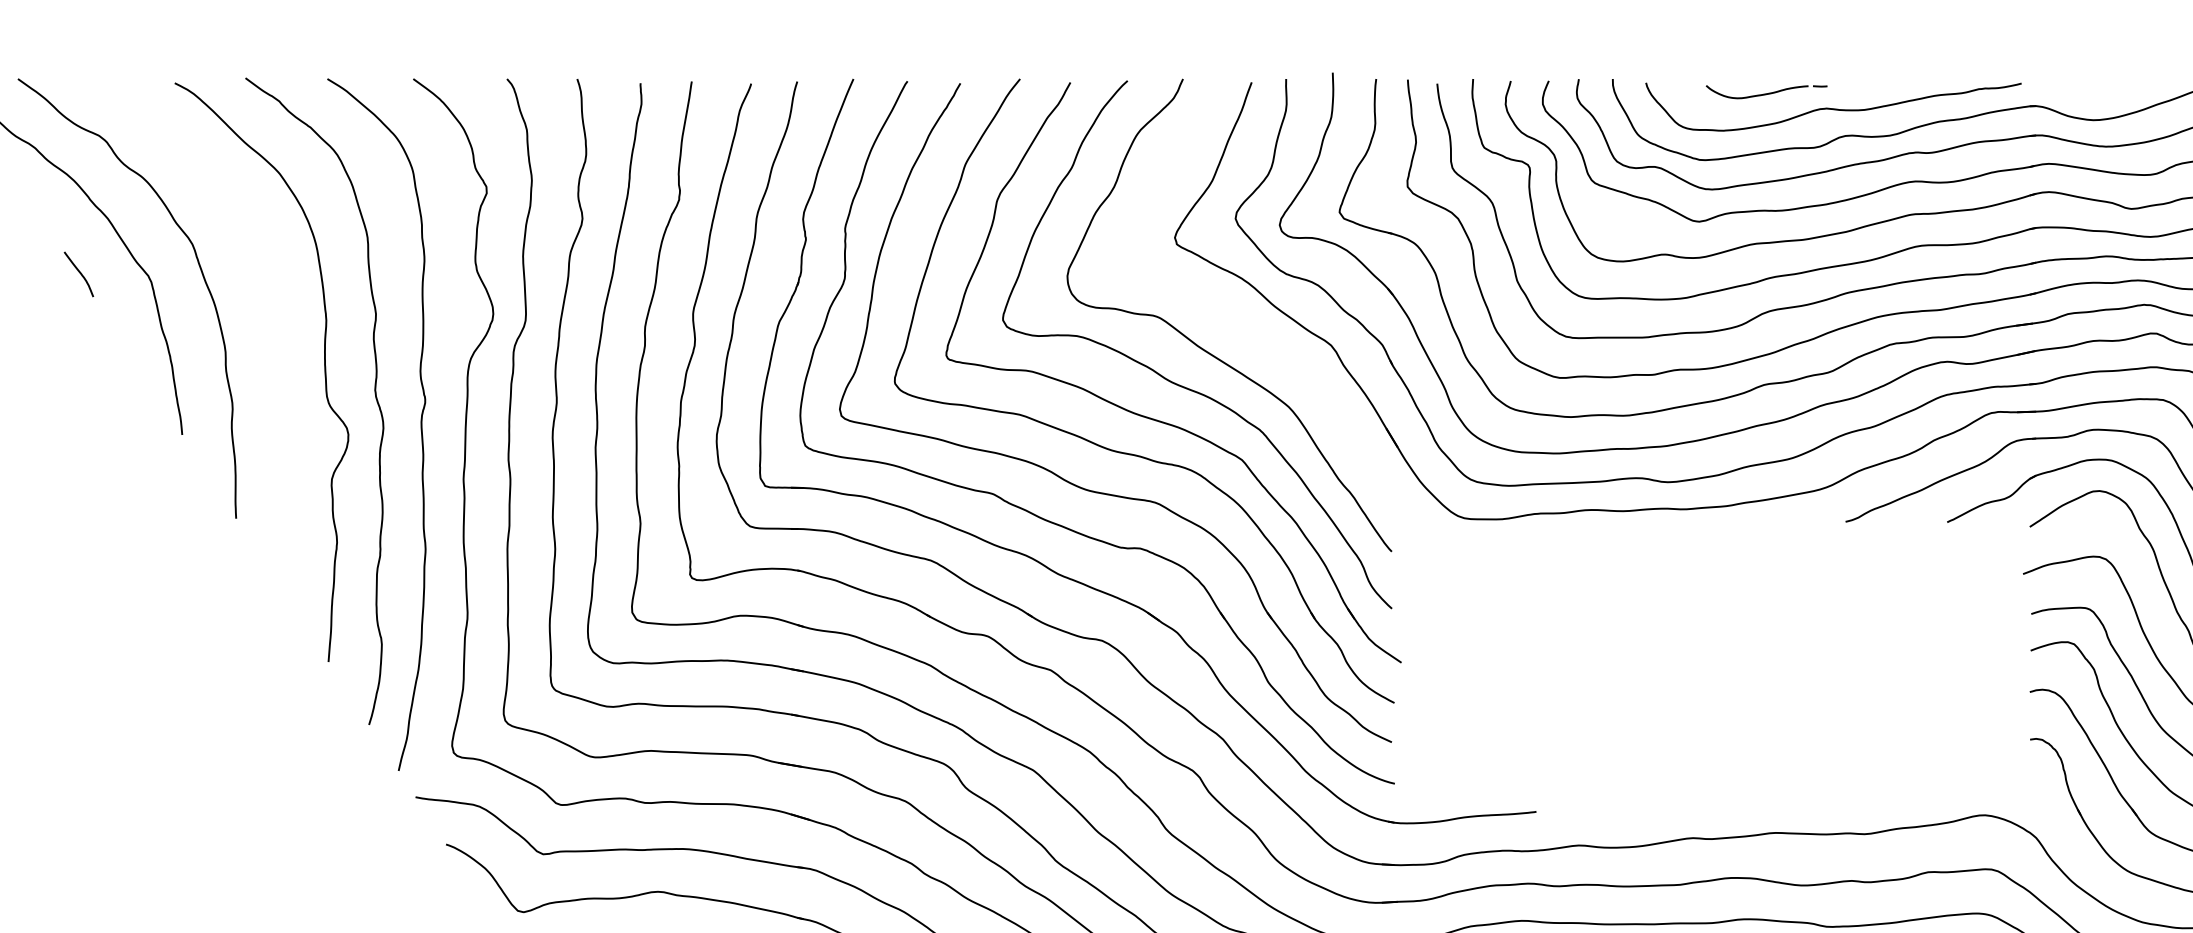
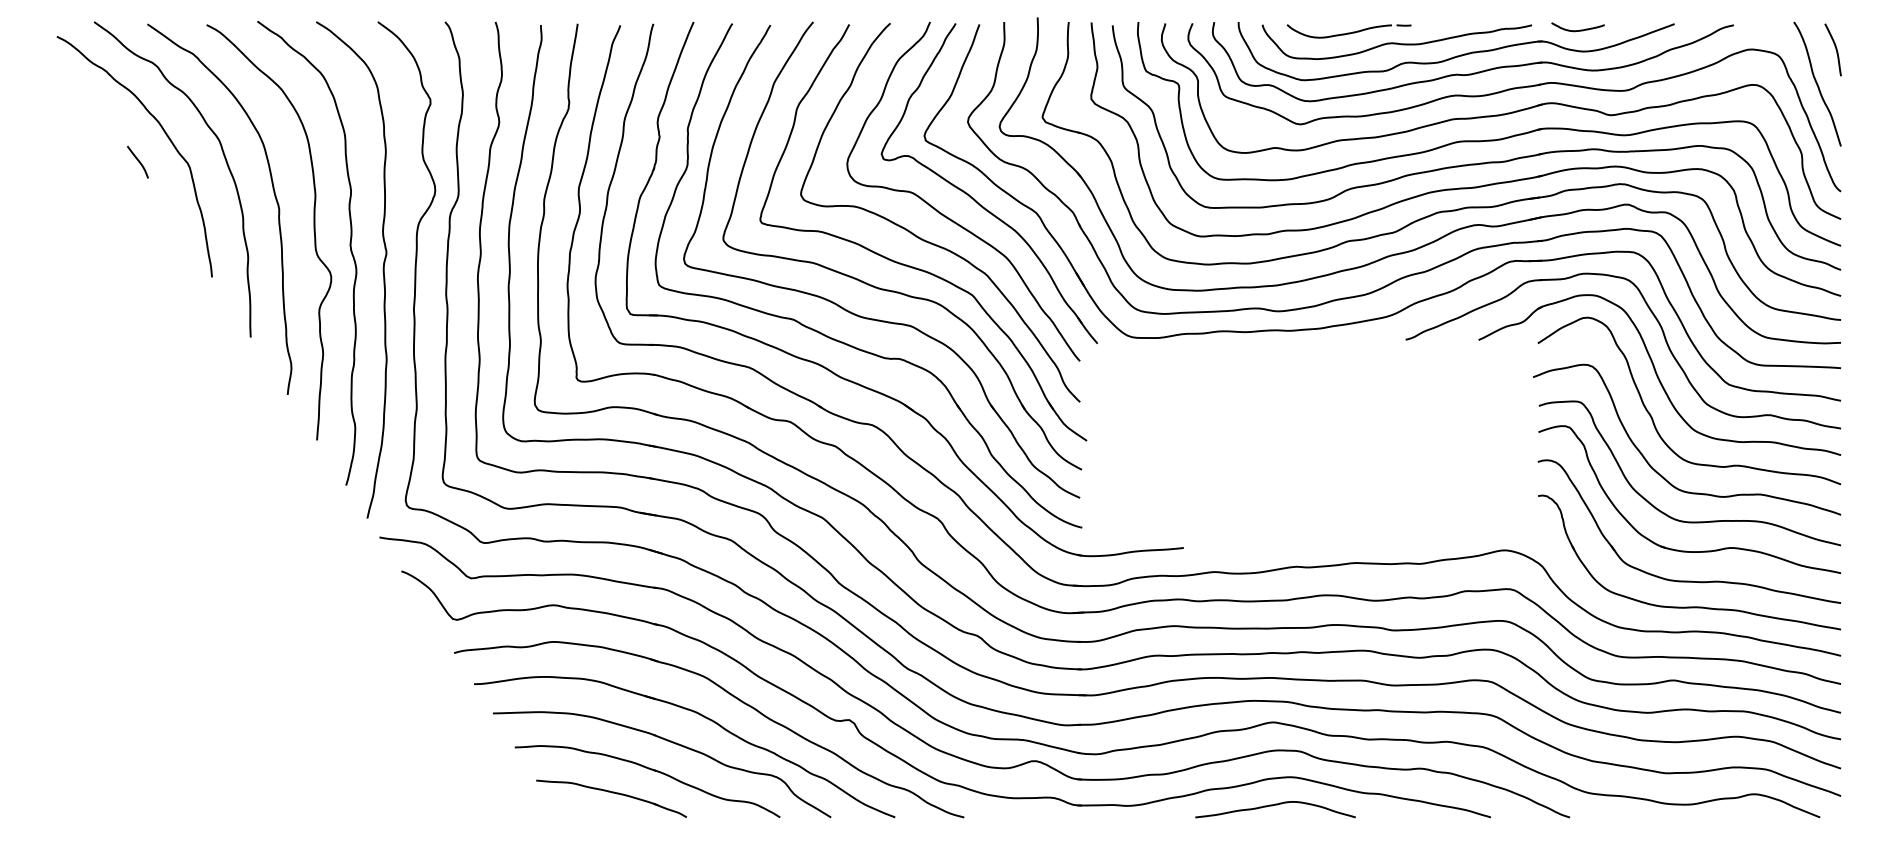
curve: (2087, 89) -> (1579, 29), added
part: (1765, 92) -> (1348, 31), size x1.43
curve: (267, 317) -> (273, 193), added
part: (1243, 323) -> (973, 197), added

